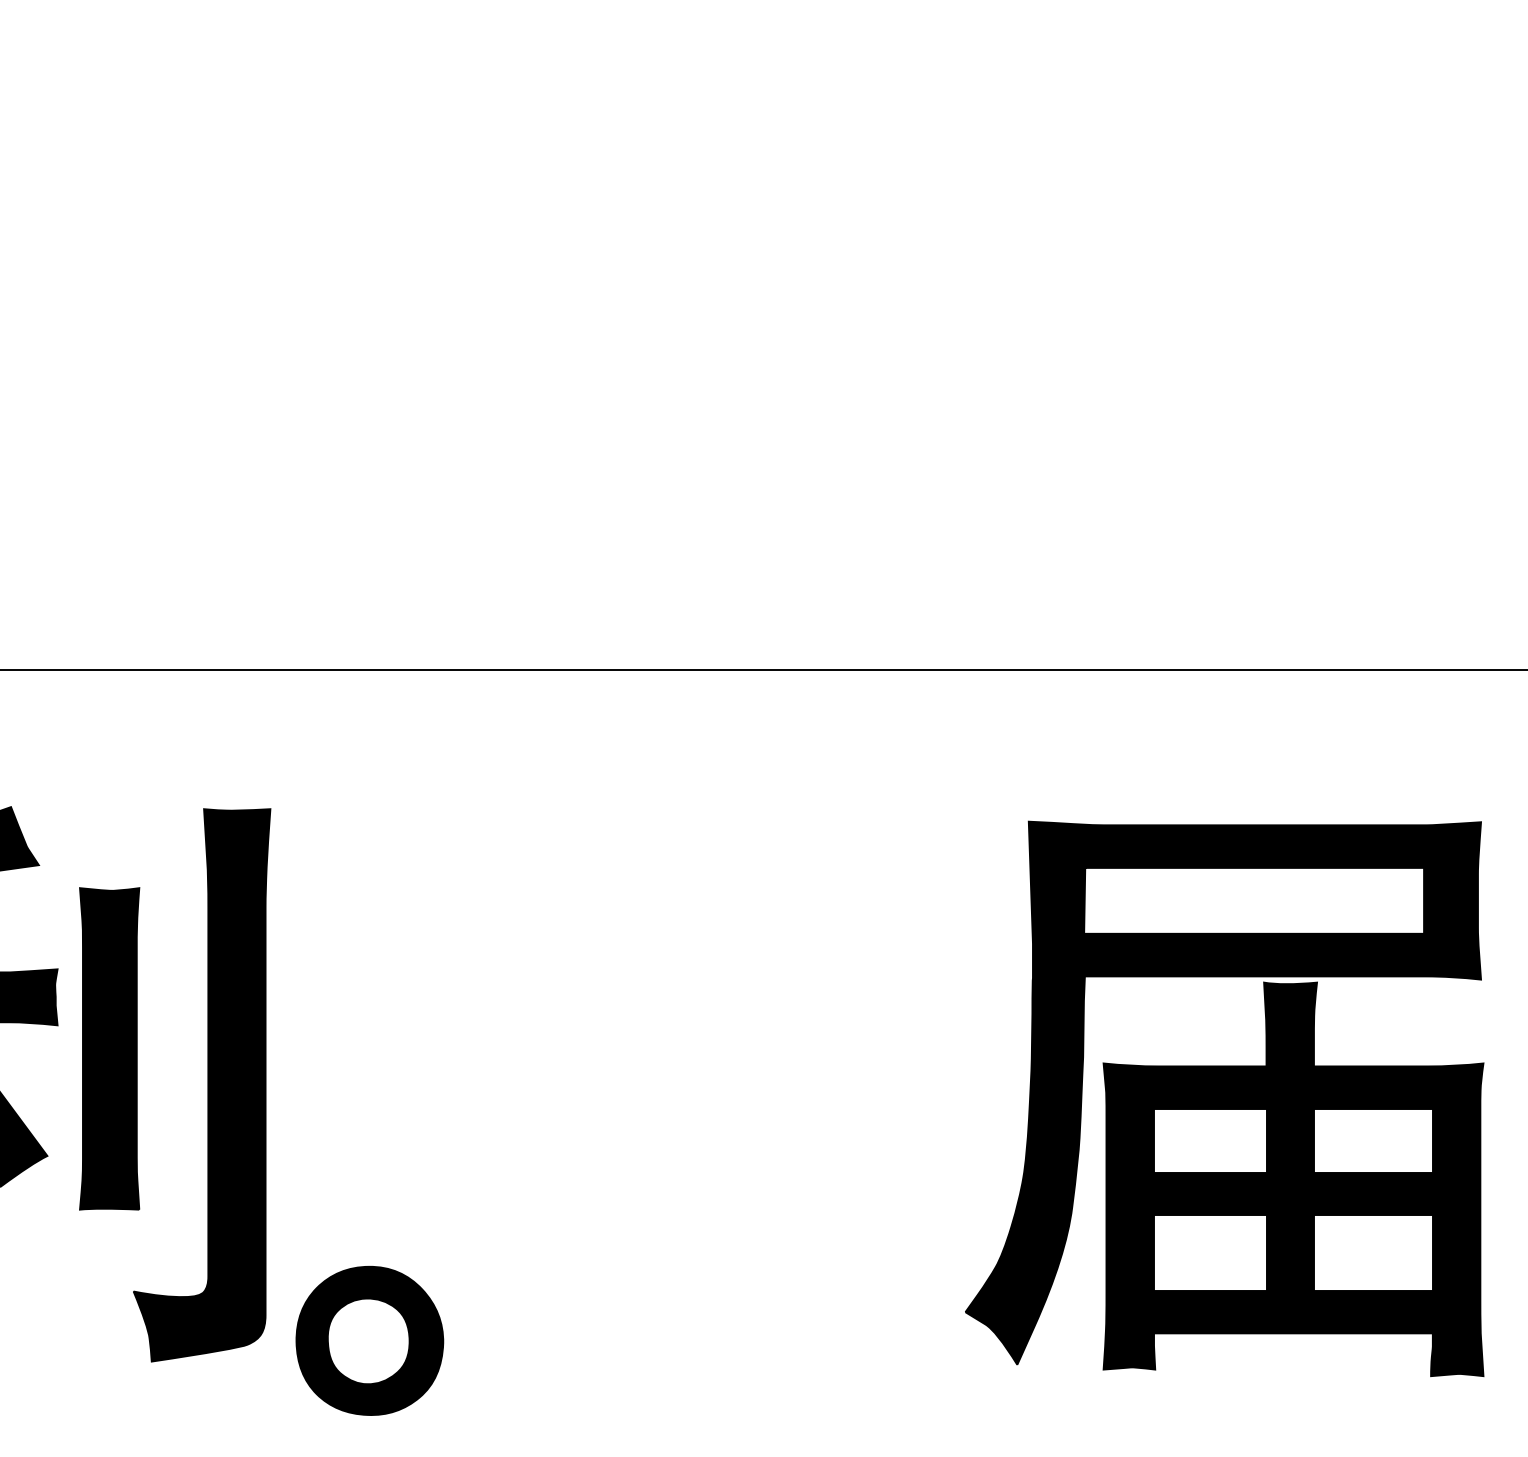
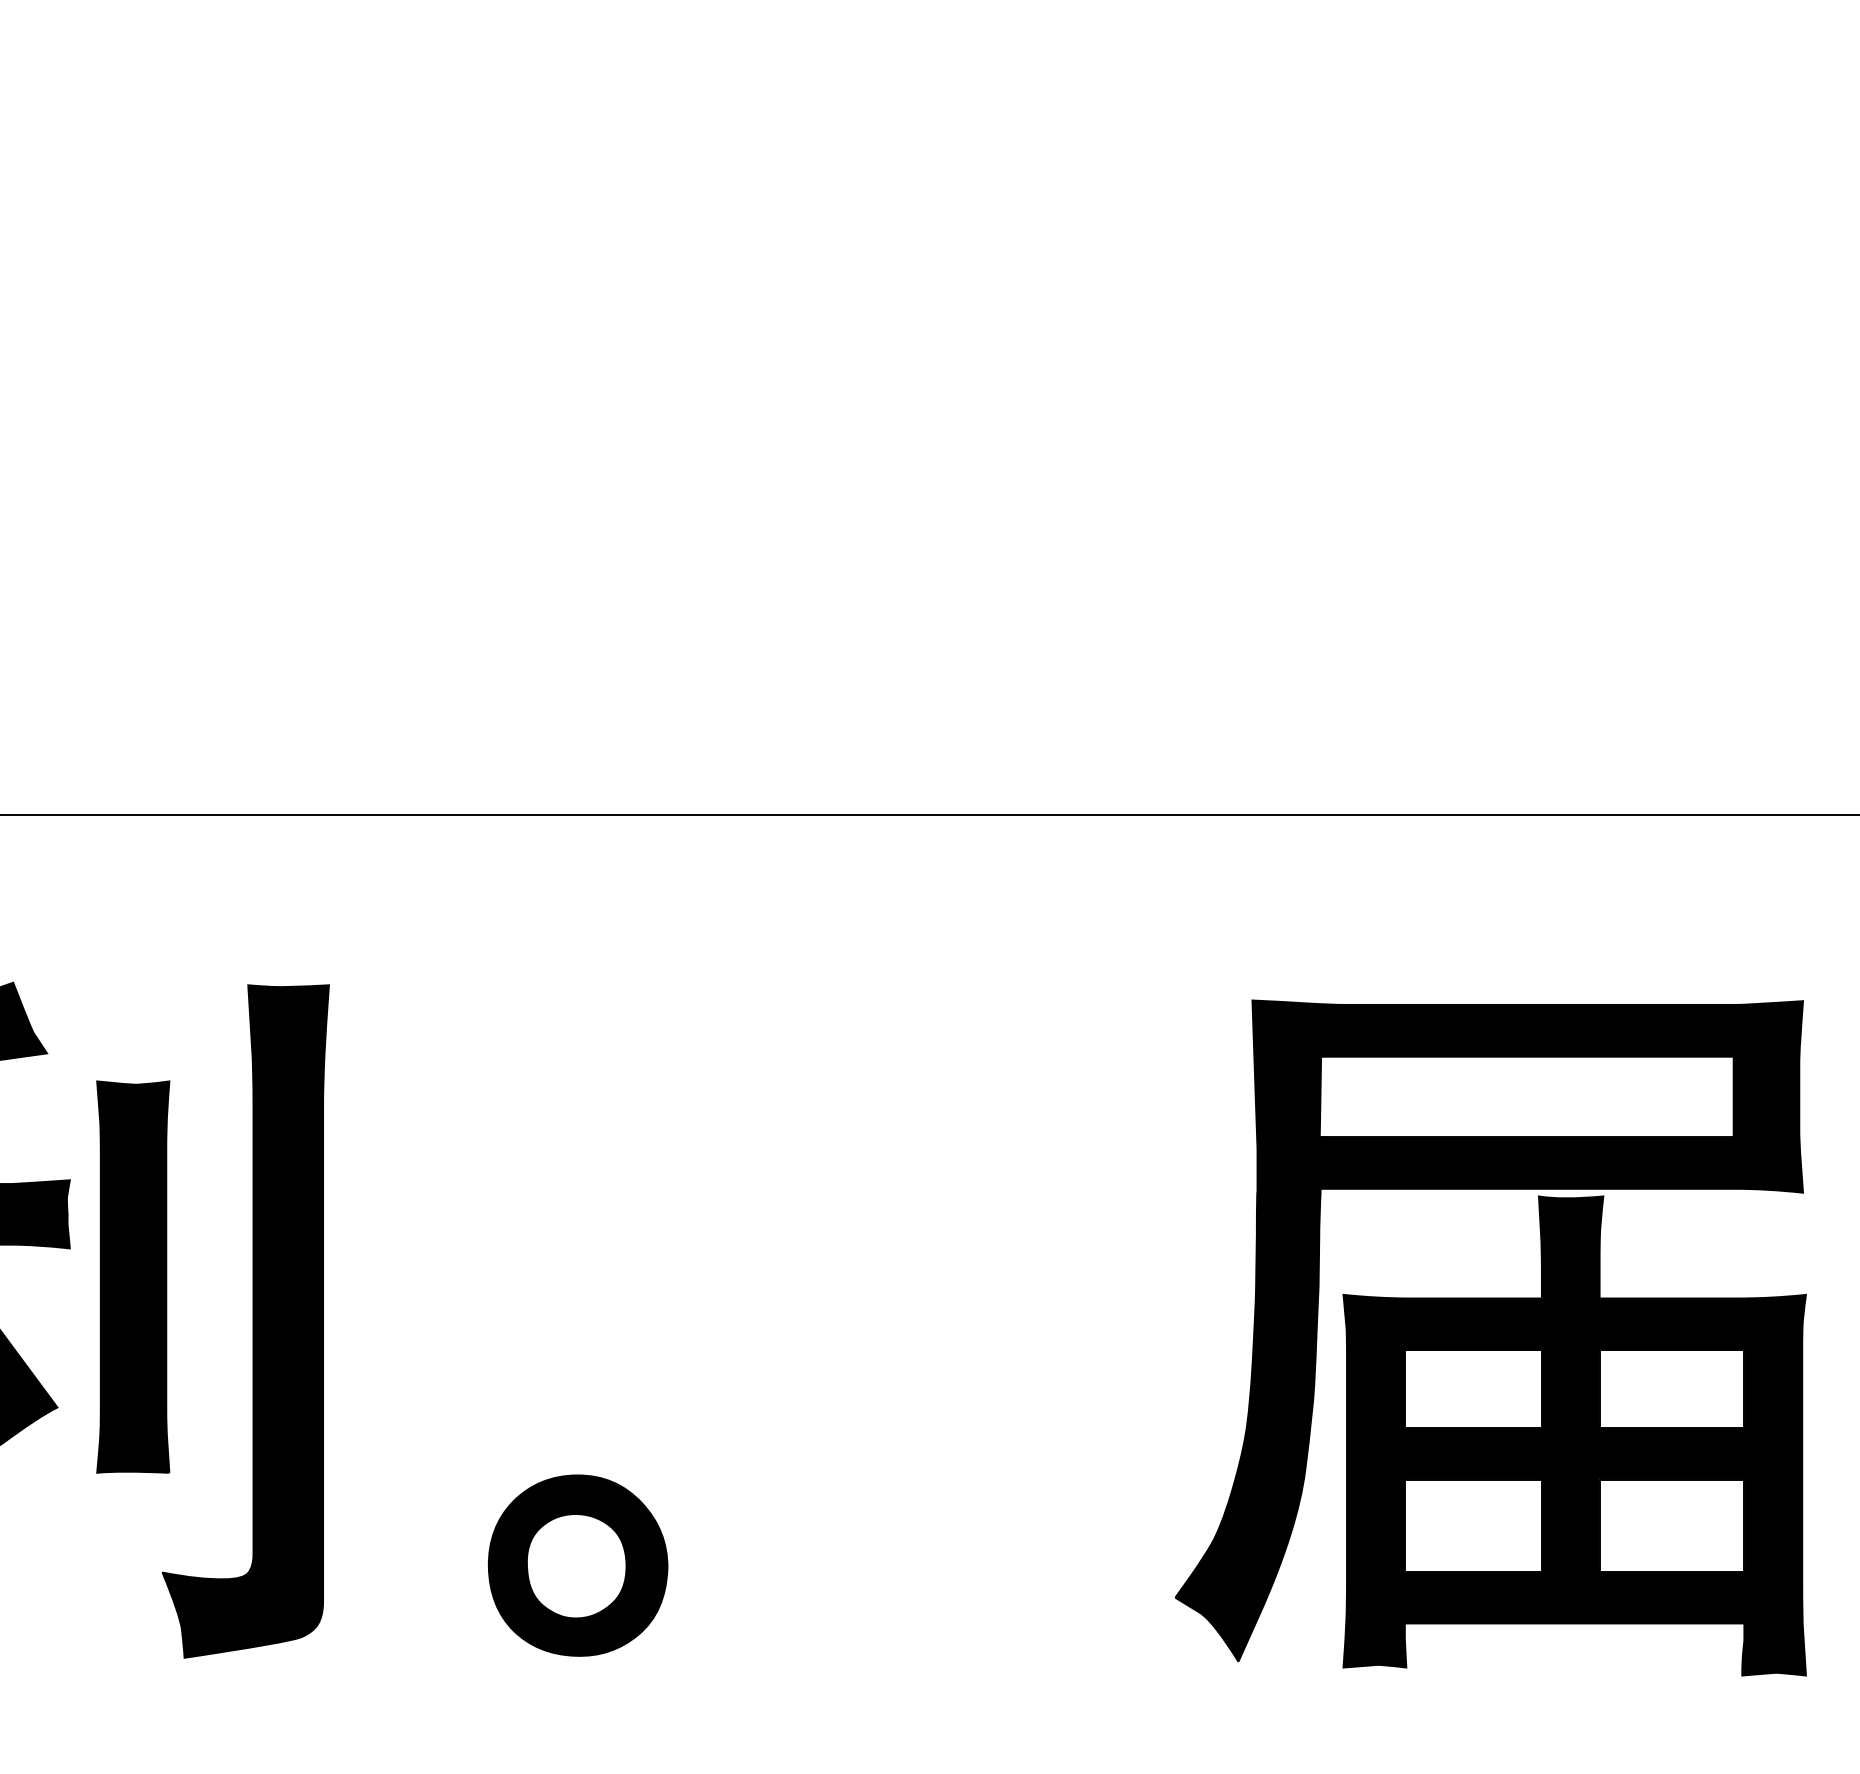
part: (370, 1340) -> (578, 1565), moved

